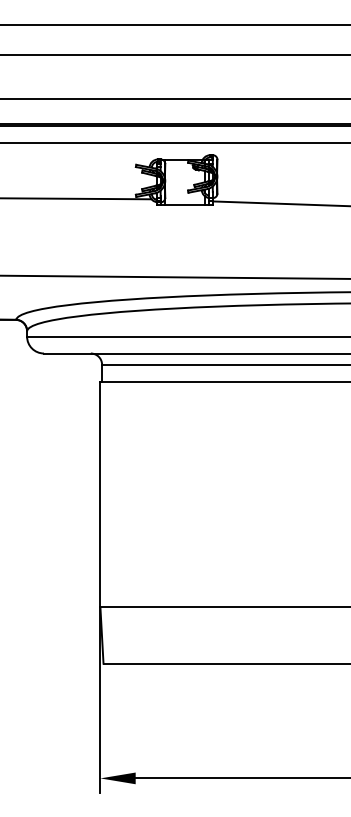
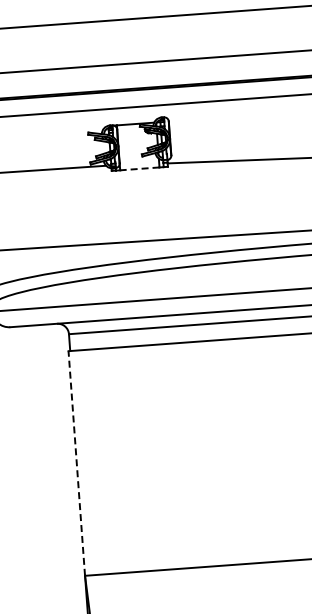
line: (185, 204) -> (140, 168), solid -> dashed
line: (100, 494) -> (76, 463), solid -> dashed

